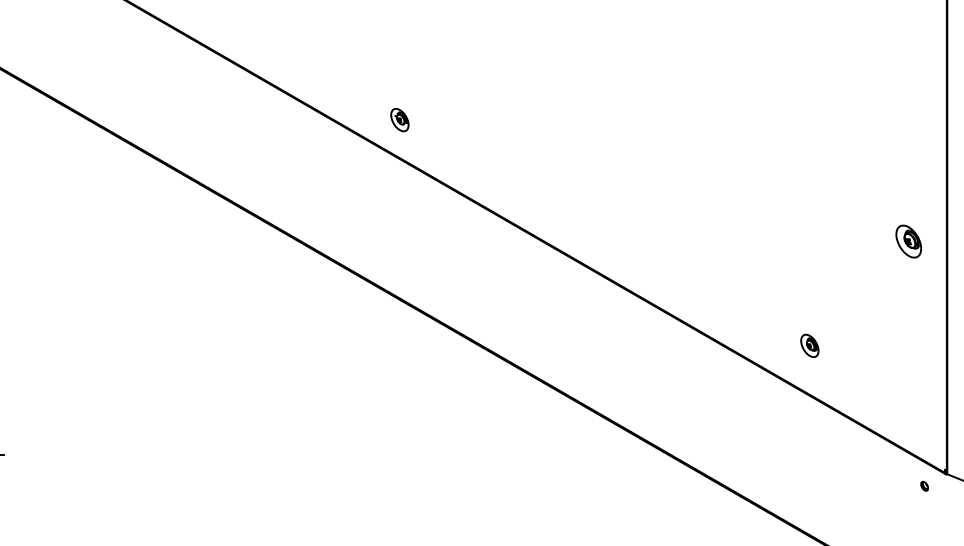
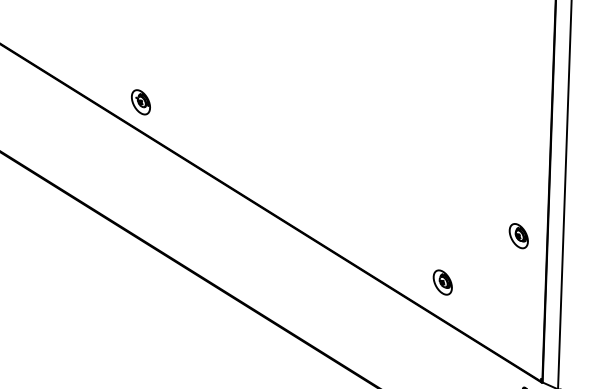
part: (399, 119) -> (140, 101), size x1.43
part: (908, 241) -> (518, 236), moved
part: (809, 345) -> (442, 282), size x1.43

